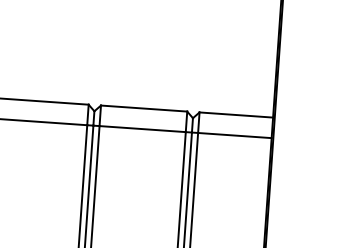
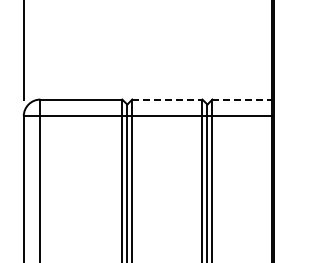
line: (144, 108) -> (167, 99), solid -> dashed
line: (236, 114) -> (242, 99), solid -> dashed

